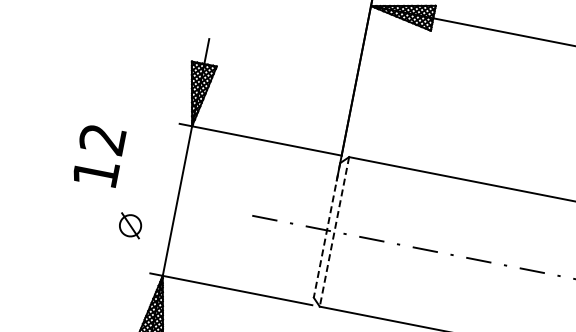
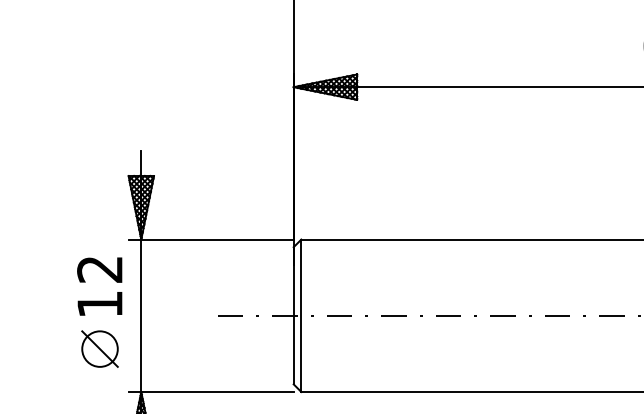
text: (98, 155) -> (99, 286), moved
part: (130, 225) -> (99, 348), size x1.67
line: (326, 230) -> (293, 315), dashed -> solid
line: (334, 232) -> (301, 316), dashed -> solid

